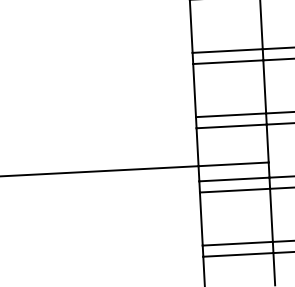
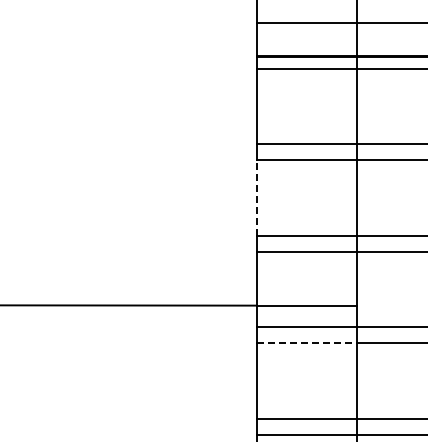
line: (194, 90) -> (256, 197), solid -> dashed
line: (234, 190) -> (306, 343), solid -> dashed

